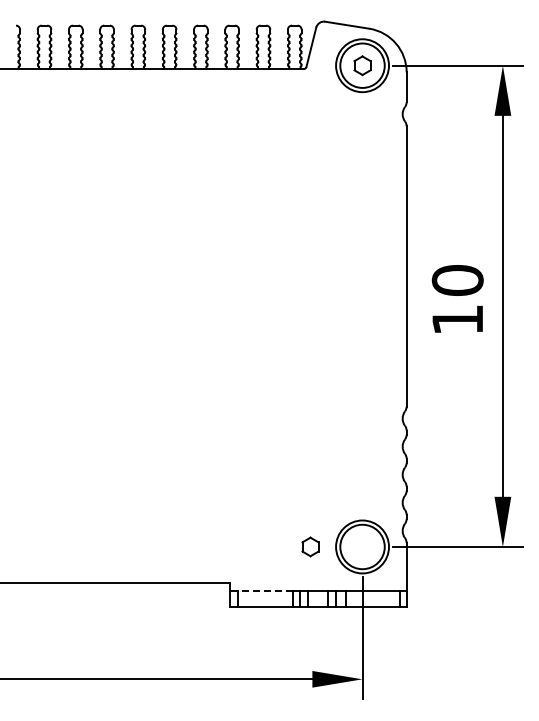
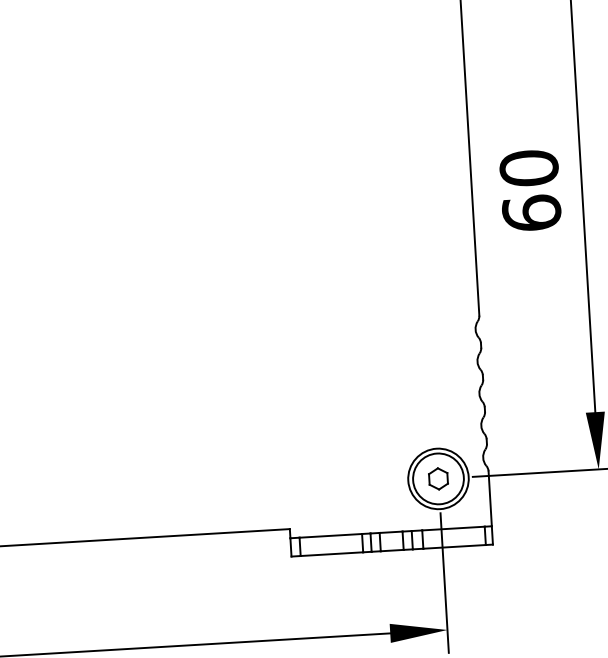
text: (457, 319) -> (531, 212), 10 -> 60
part: (310, 546) -> (438, 478), moved
line: (265, 591) -> (330, 536), dashed -> solid

